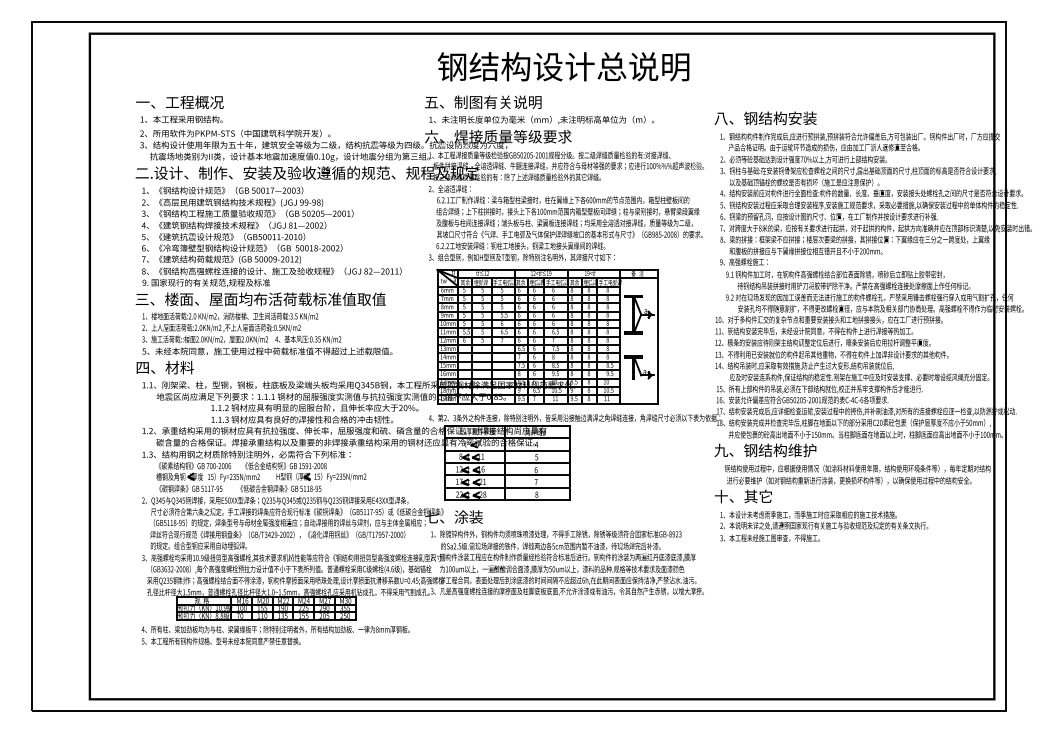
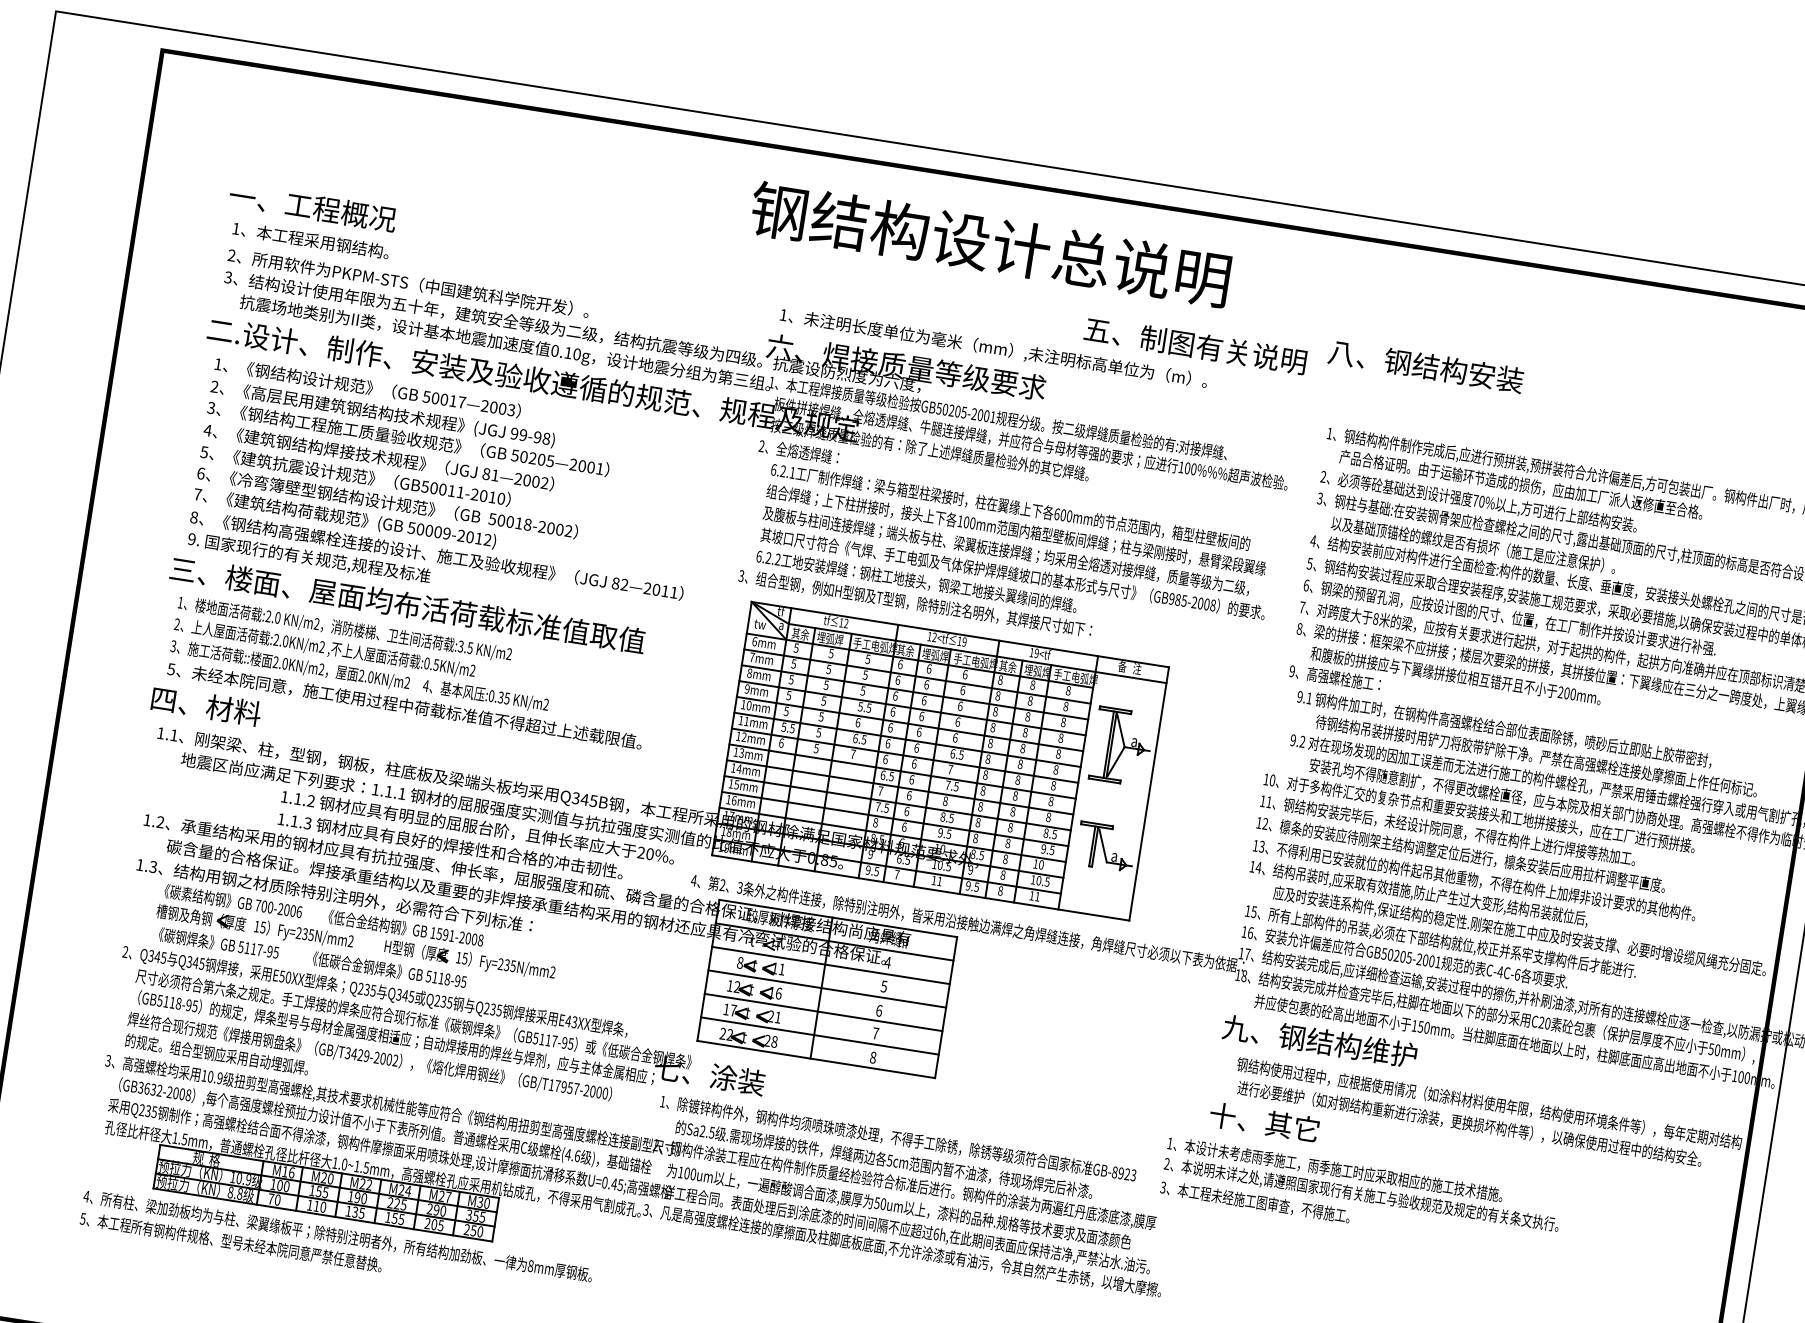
text: (563, 66) -> (990, 243), moved
text: (483, 101) -> (1196, 344), moved
text: (765, 118) -> (1425, 366), moved
text: (824, 526) -> (1361, 1195), moved

